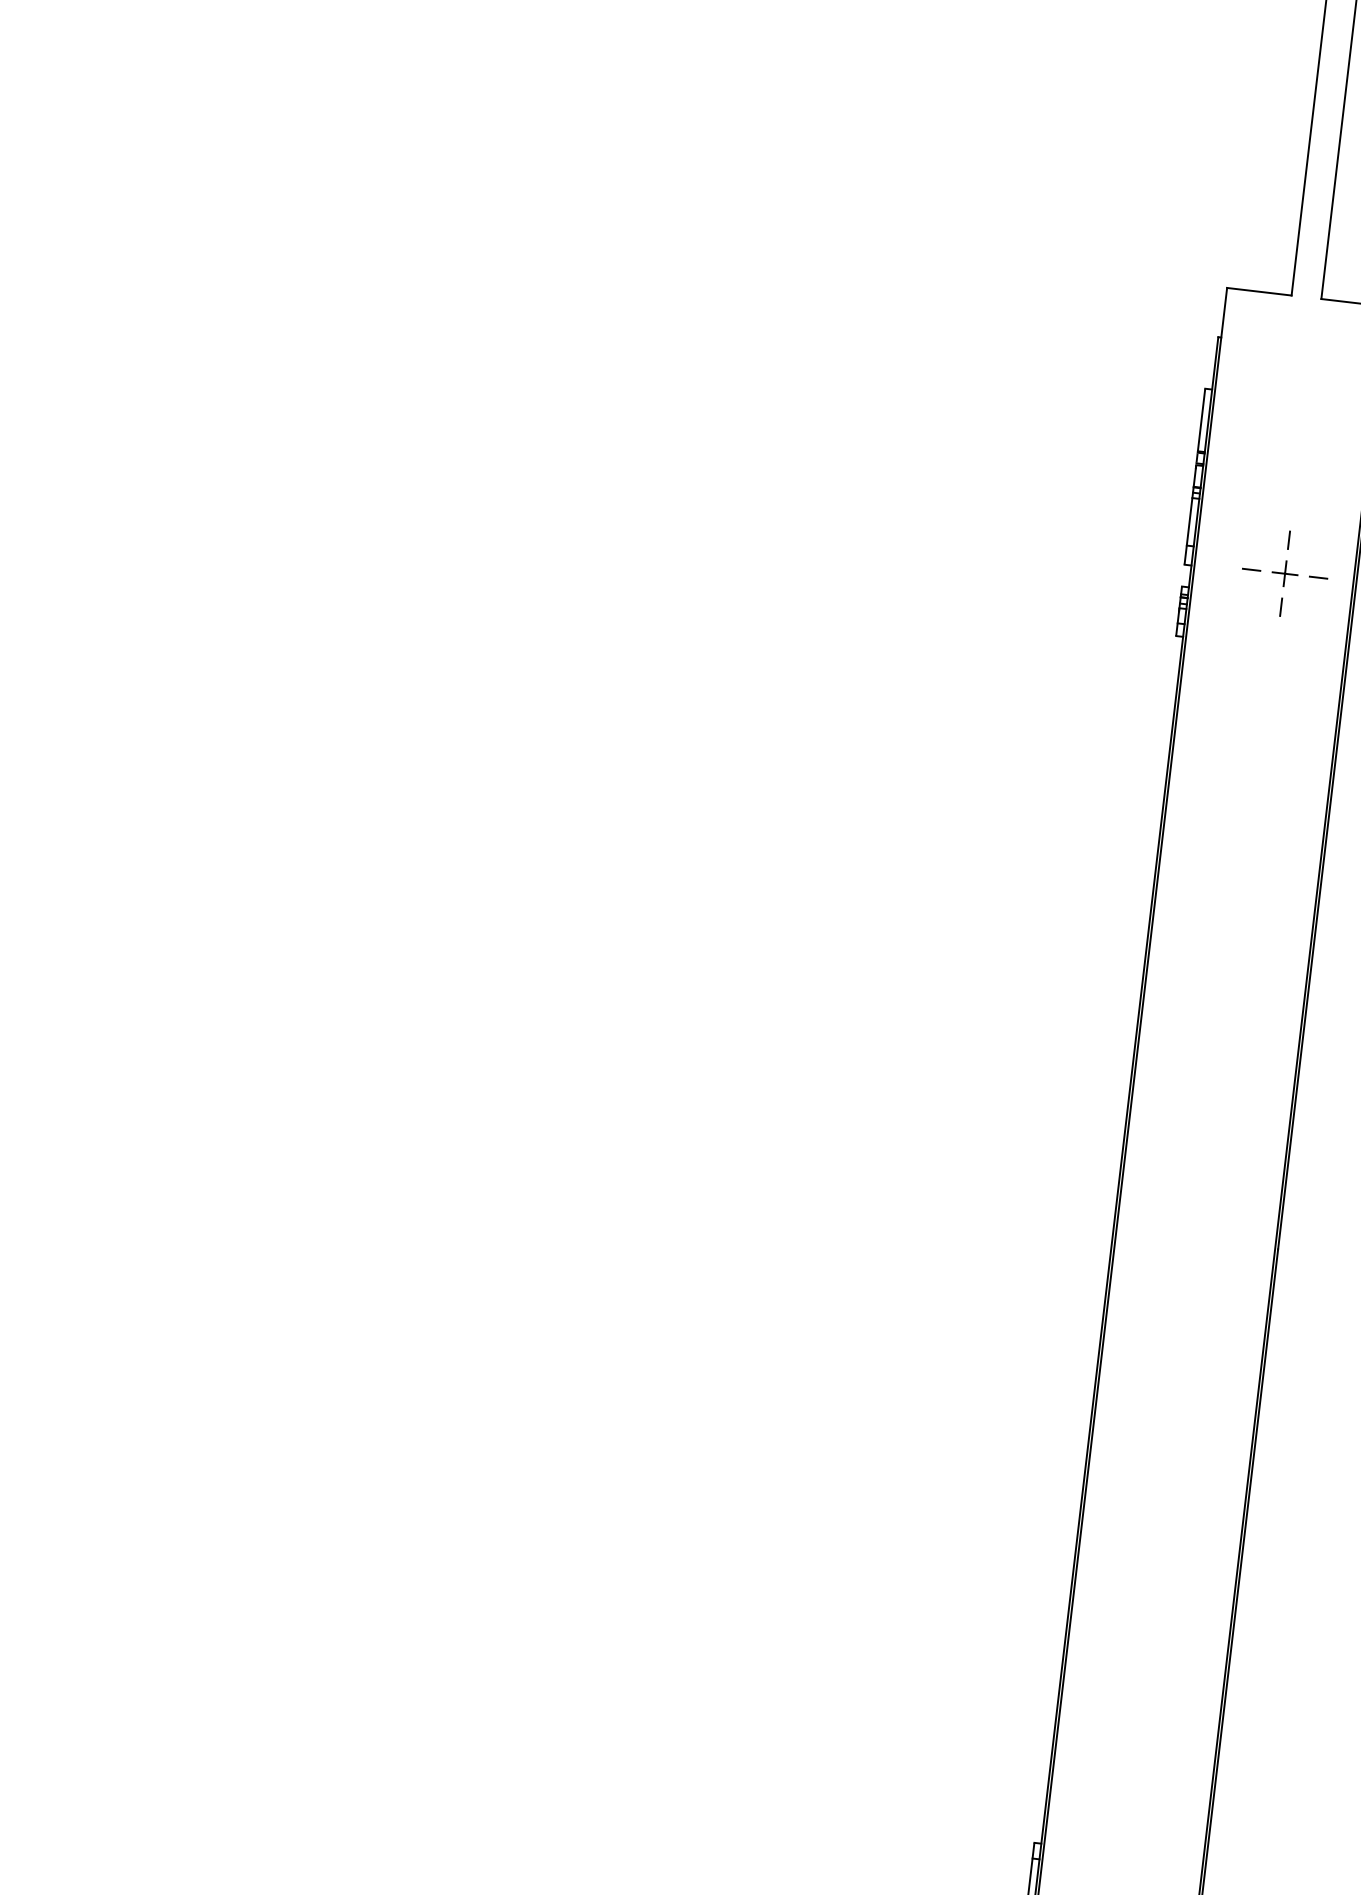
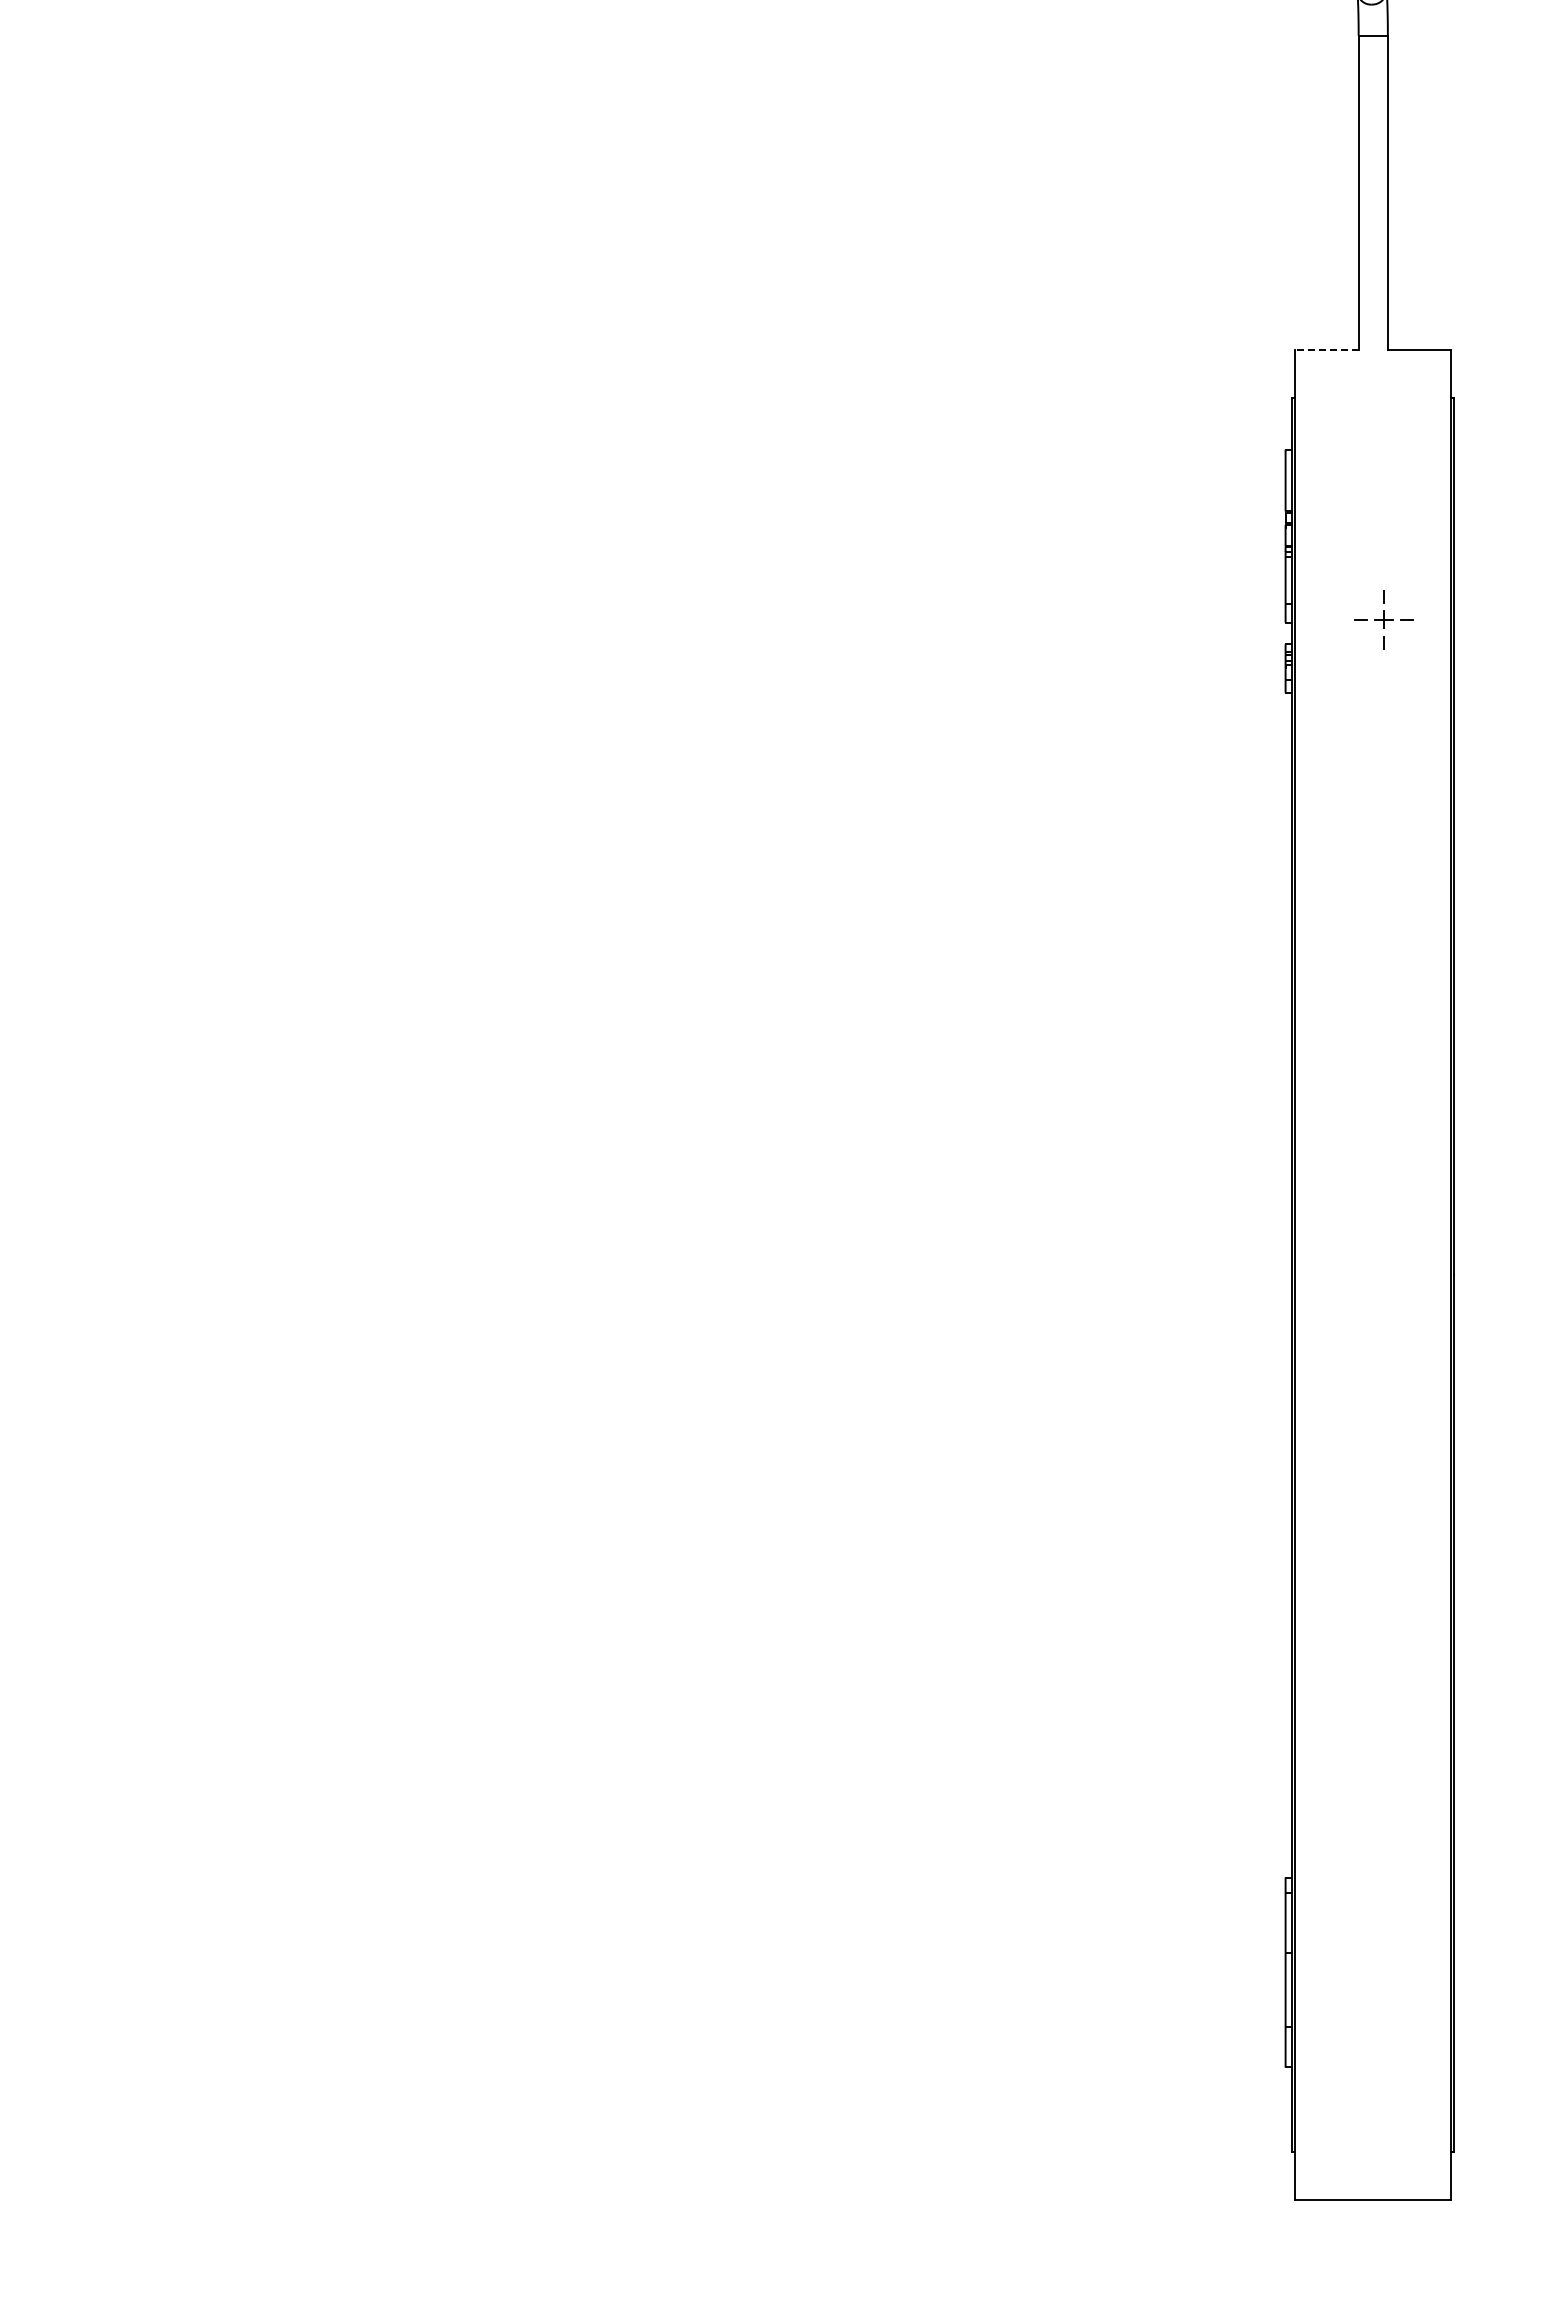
line: (1258, 291) -> (1326, 349), solid -> dashed
part: (1284, 573) -> (1383, 619), size x0.7

